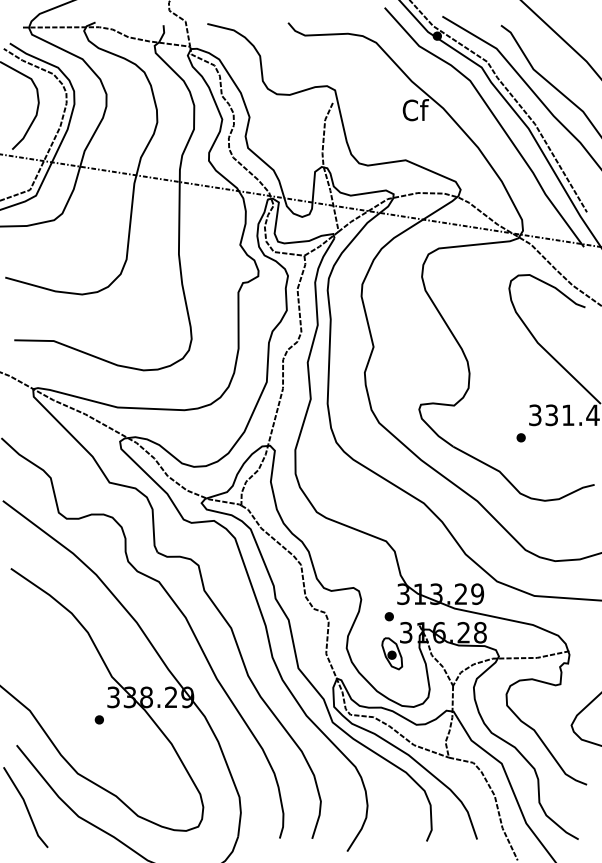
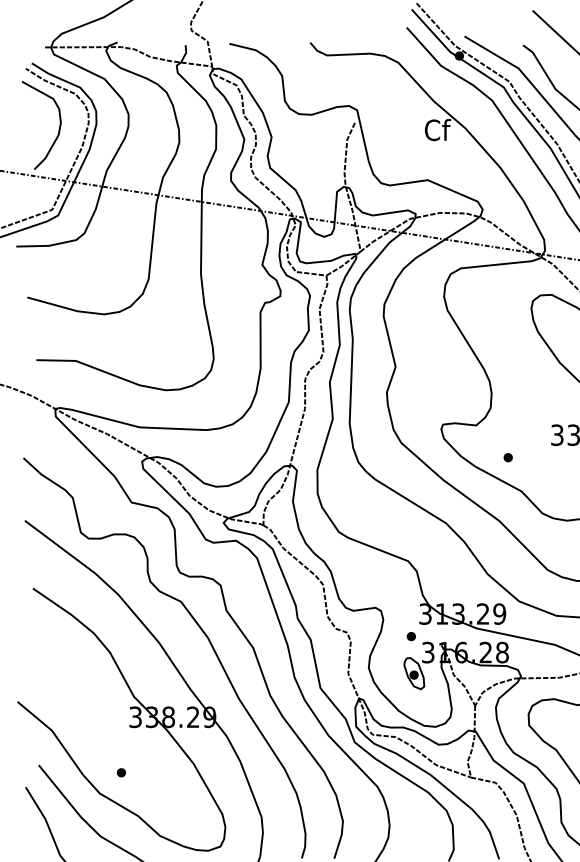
part: (520, 437) -> (507, 457), moved
part: (98, 719) -> (120, 772), moved

